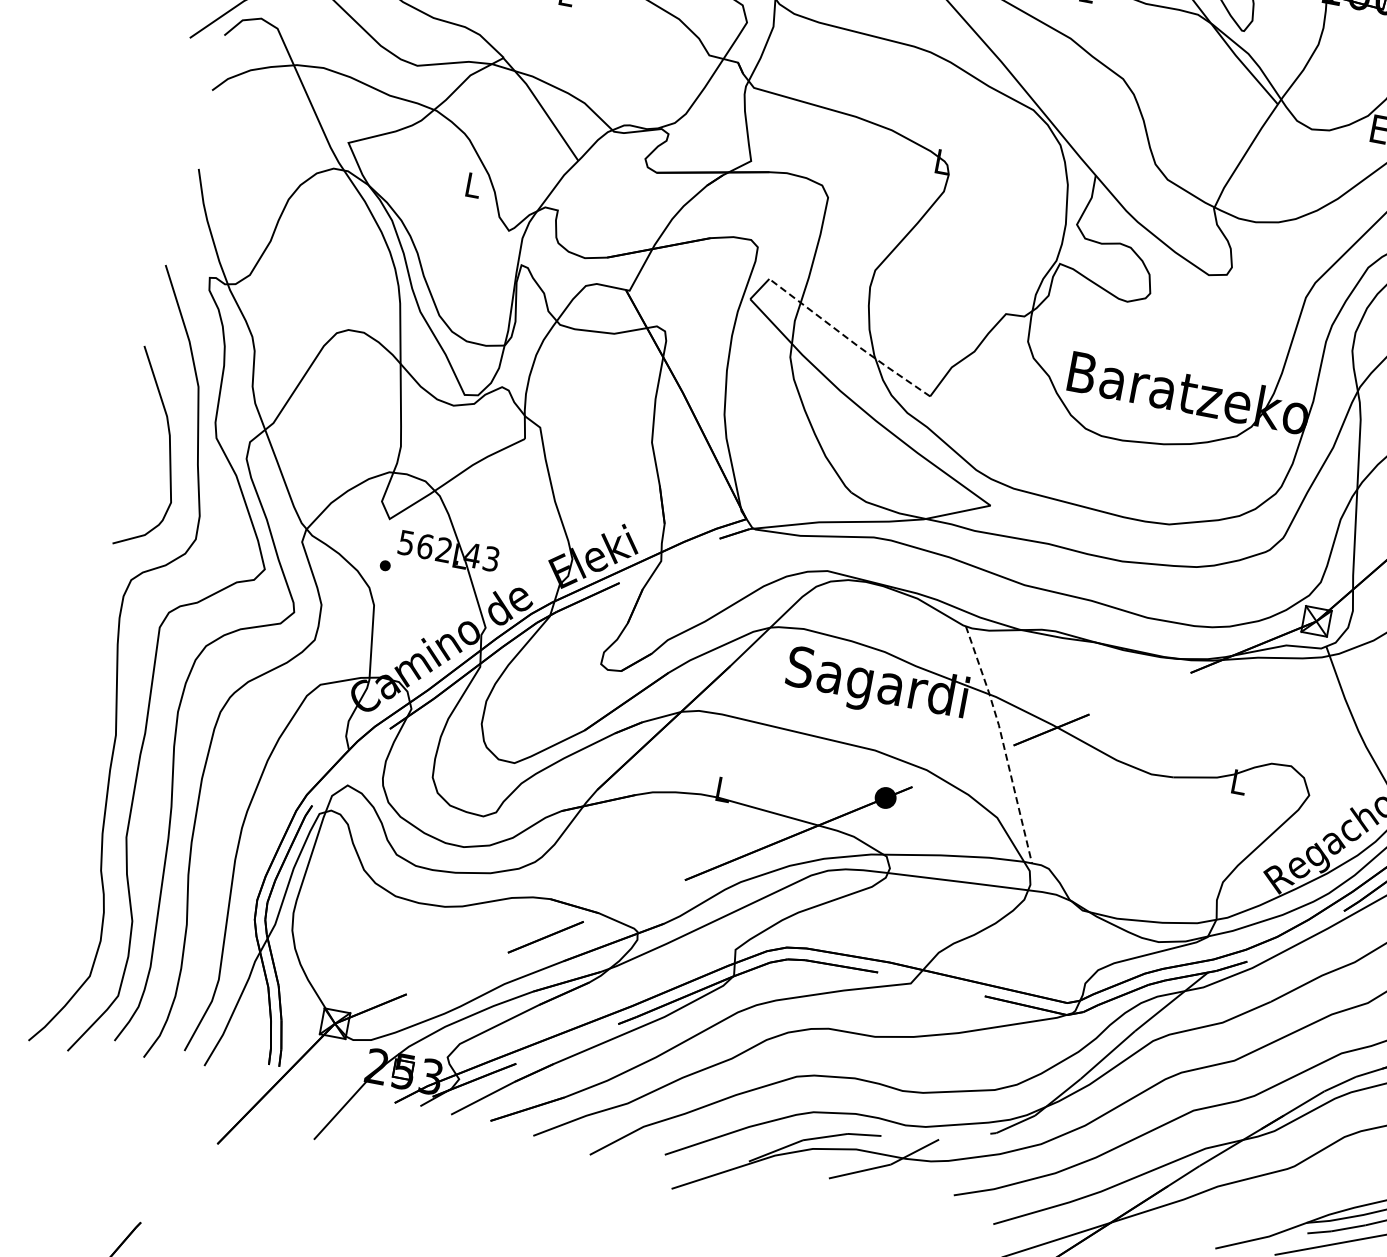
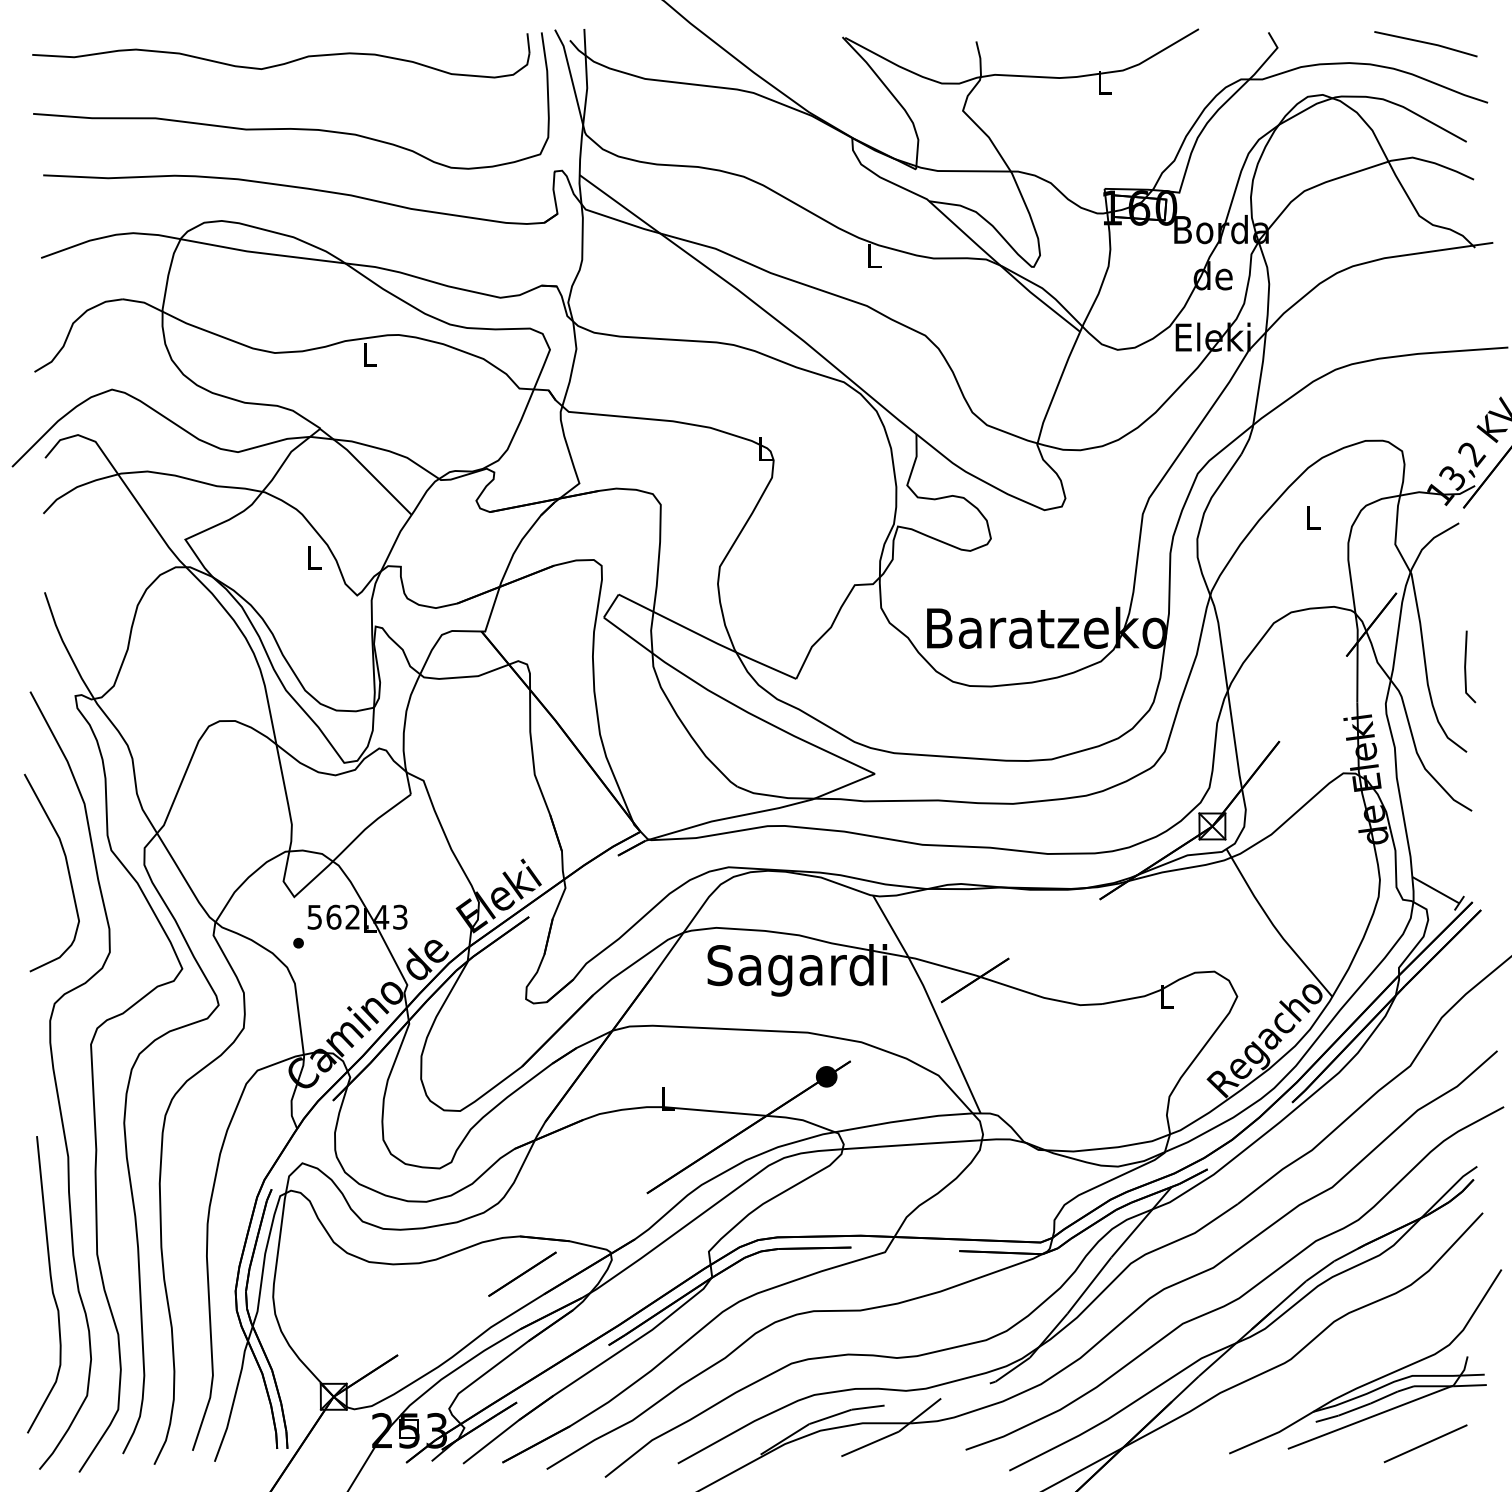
line: (849, 339) -> (707, 638), dashed -> solid
line: (1003, 742) -> (930, 1001), dashed -> solid
curve: (74, 857) -> (50, 1283), added

